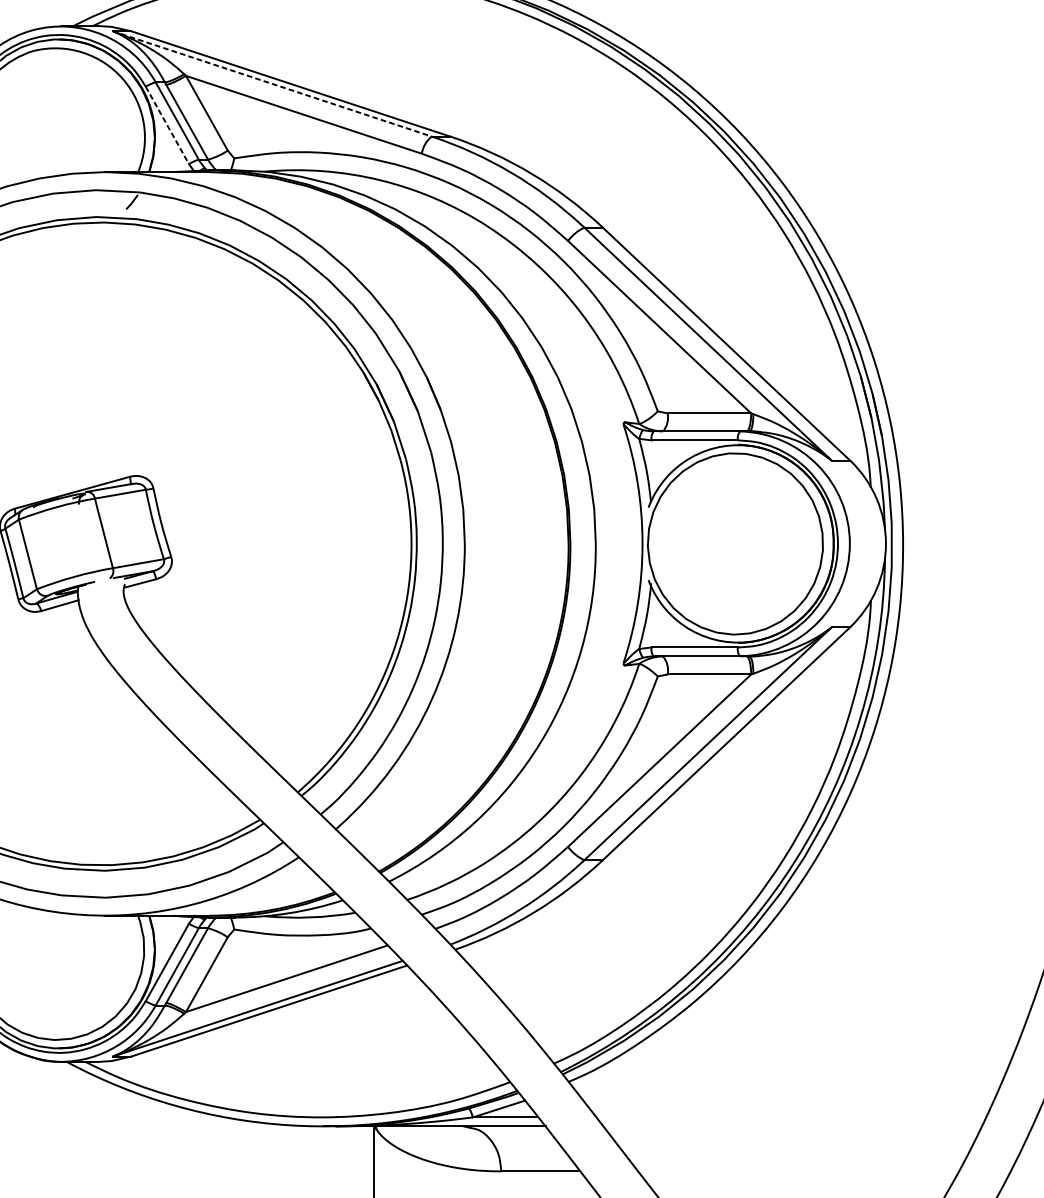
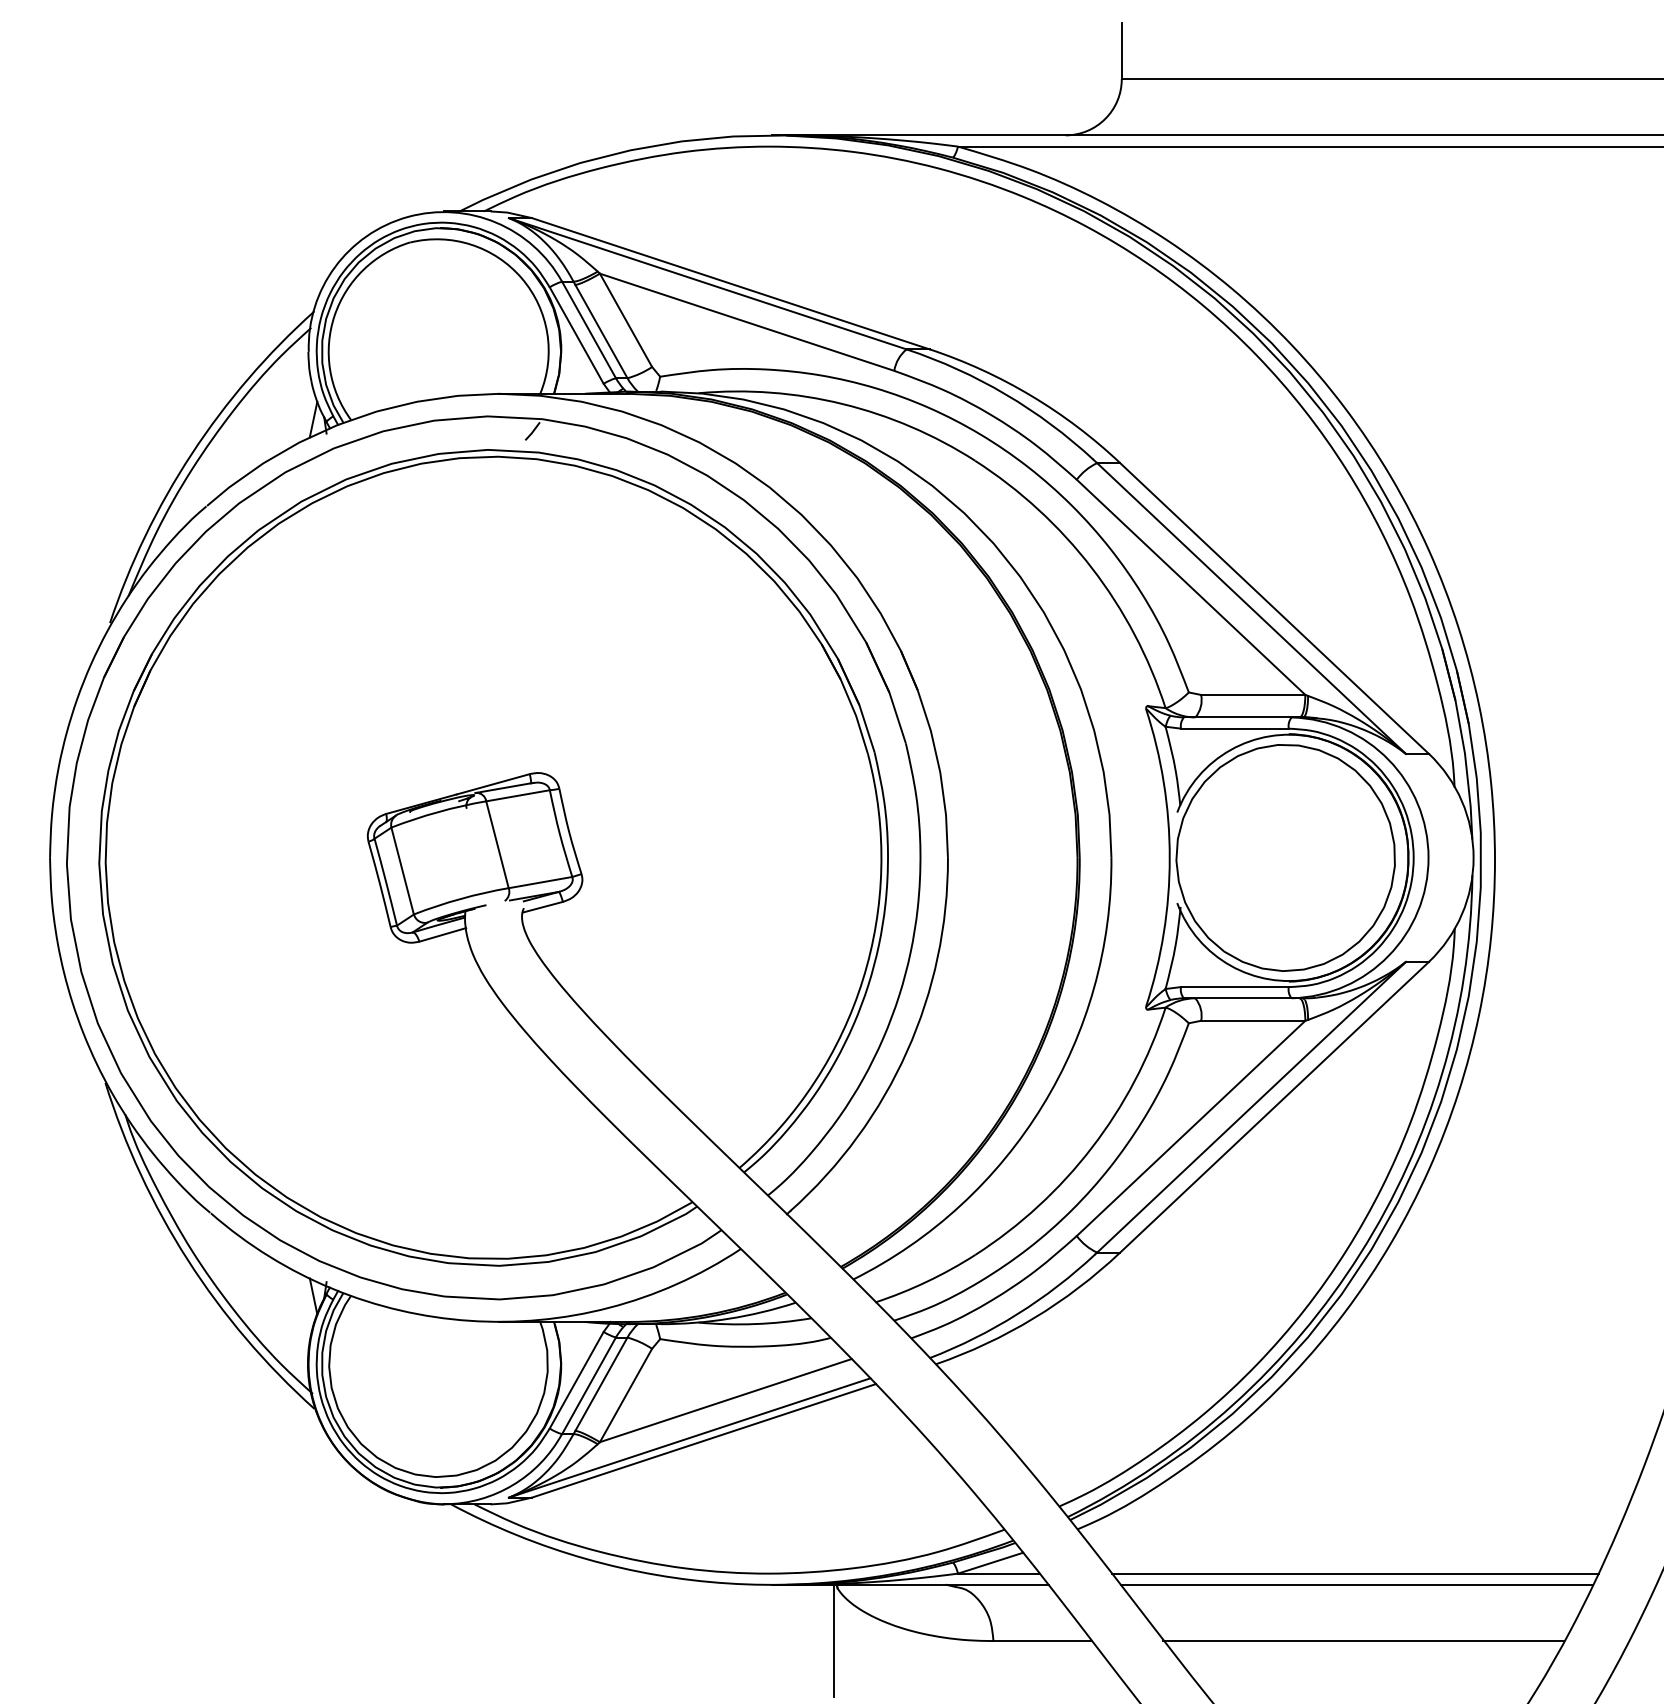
line: (272, 83) -> (707, 283), dashed -> solid
line: (167, 125) -> (576, 335), dashed -> solid
line: (791, 1117) -> (1355, 1573), added
line: (792, 1126) -> (1356, 1584), added
line: (797, 1171) -> (1363, 1641), added

